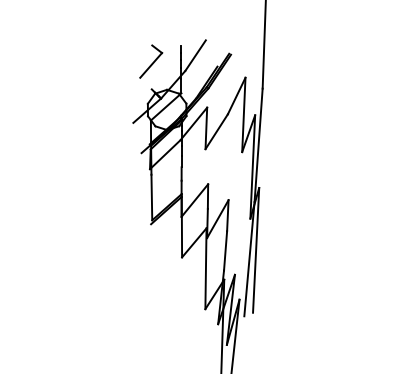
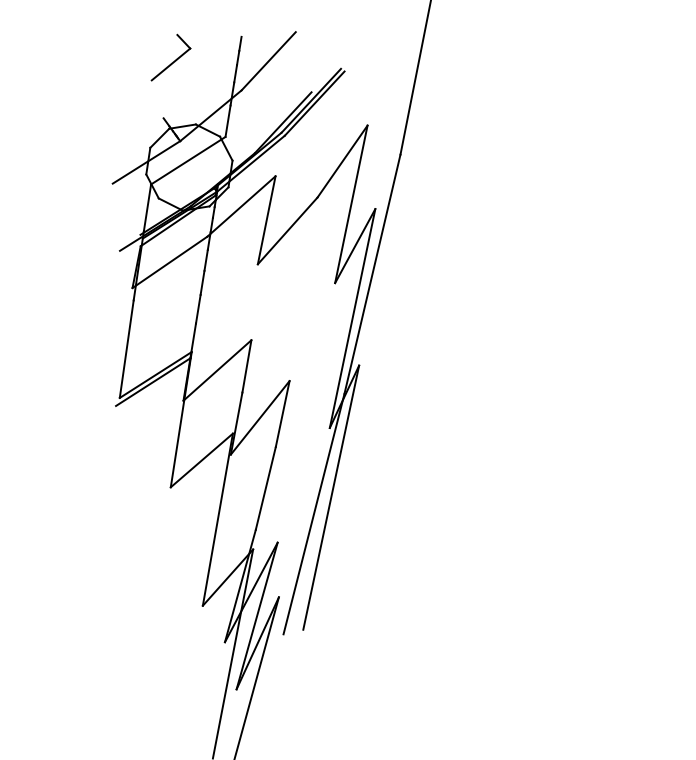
part: (151, 61) -> (172, 58), size x0.7

